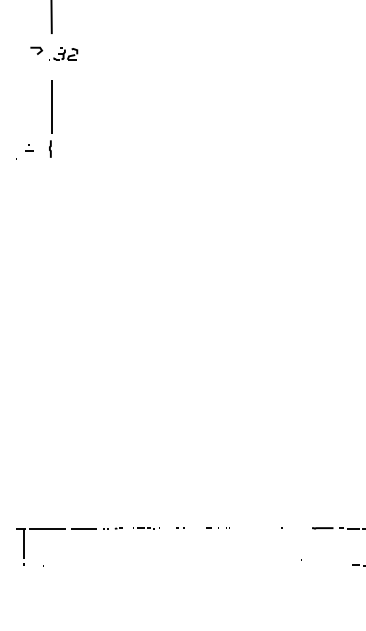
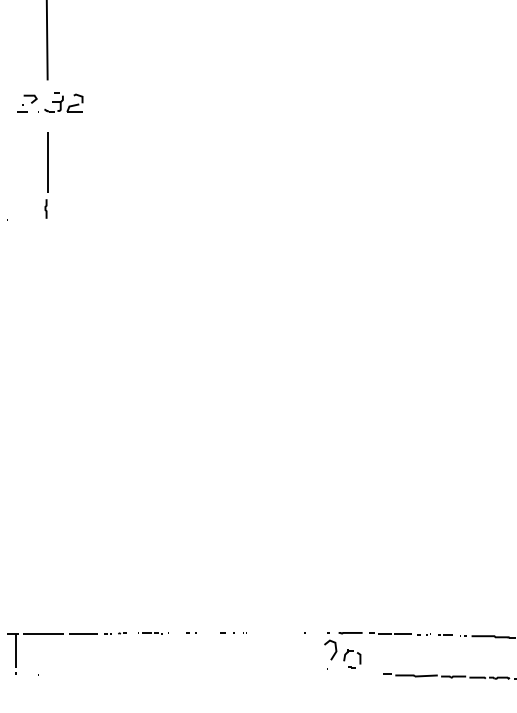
part: (63, 53) -> (60, 102), size x1.43
part: (29, 147) -> (22, 108), moved
part: (315, 543) -> (342, 650), added

